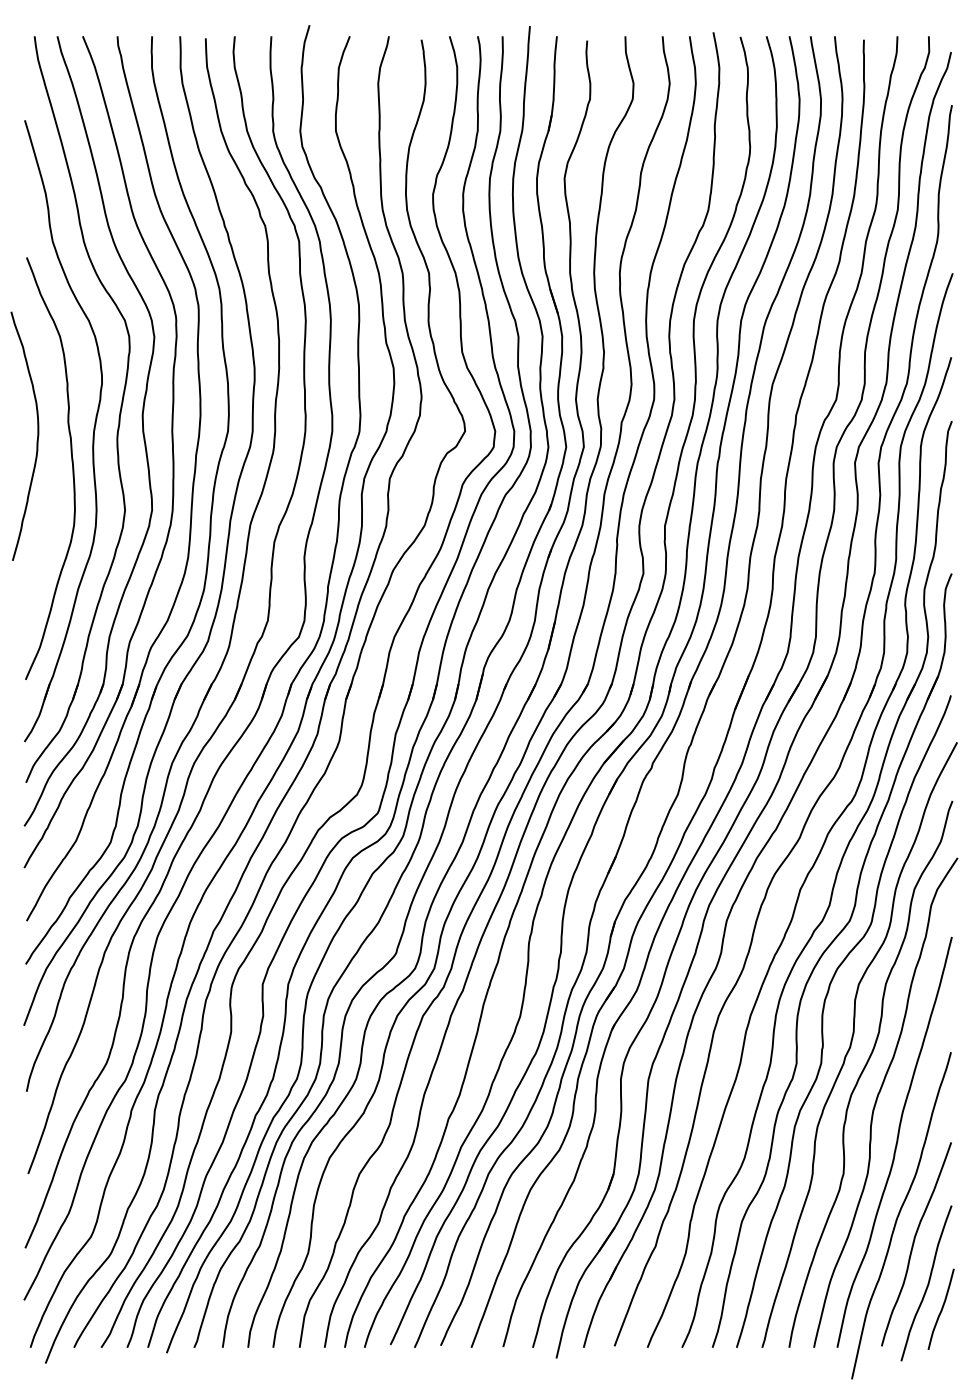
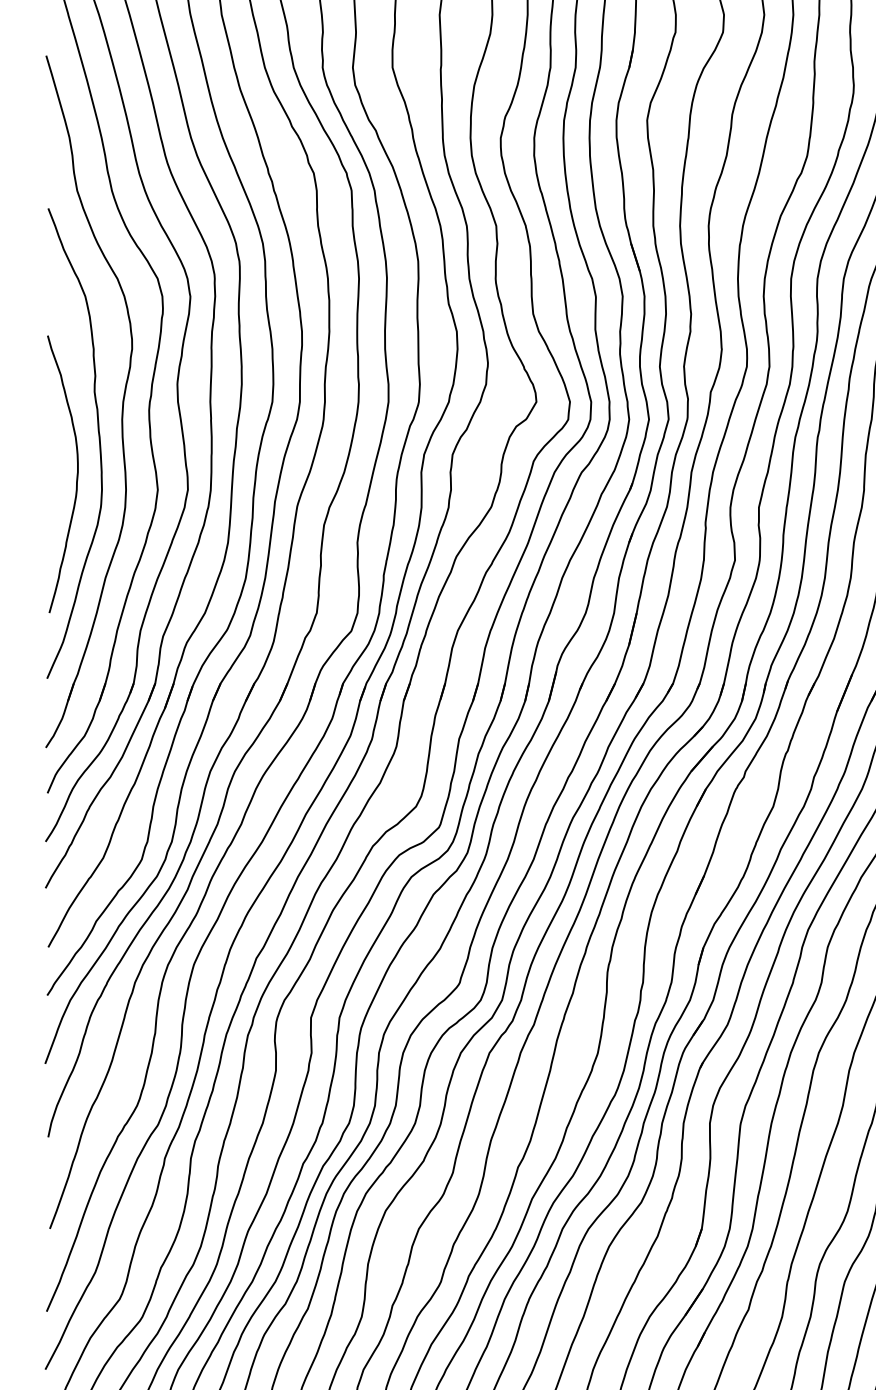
curve: (37, 435) -> (76, 473), moved

